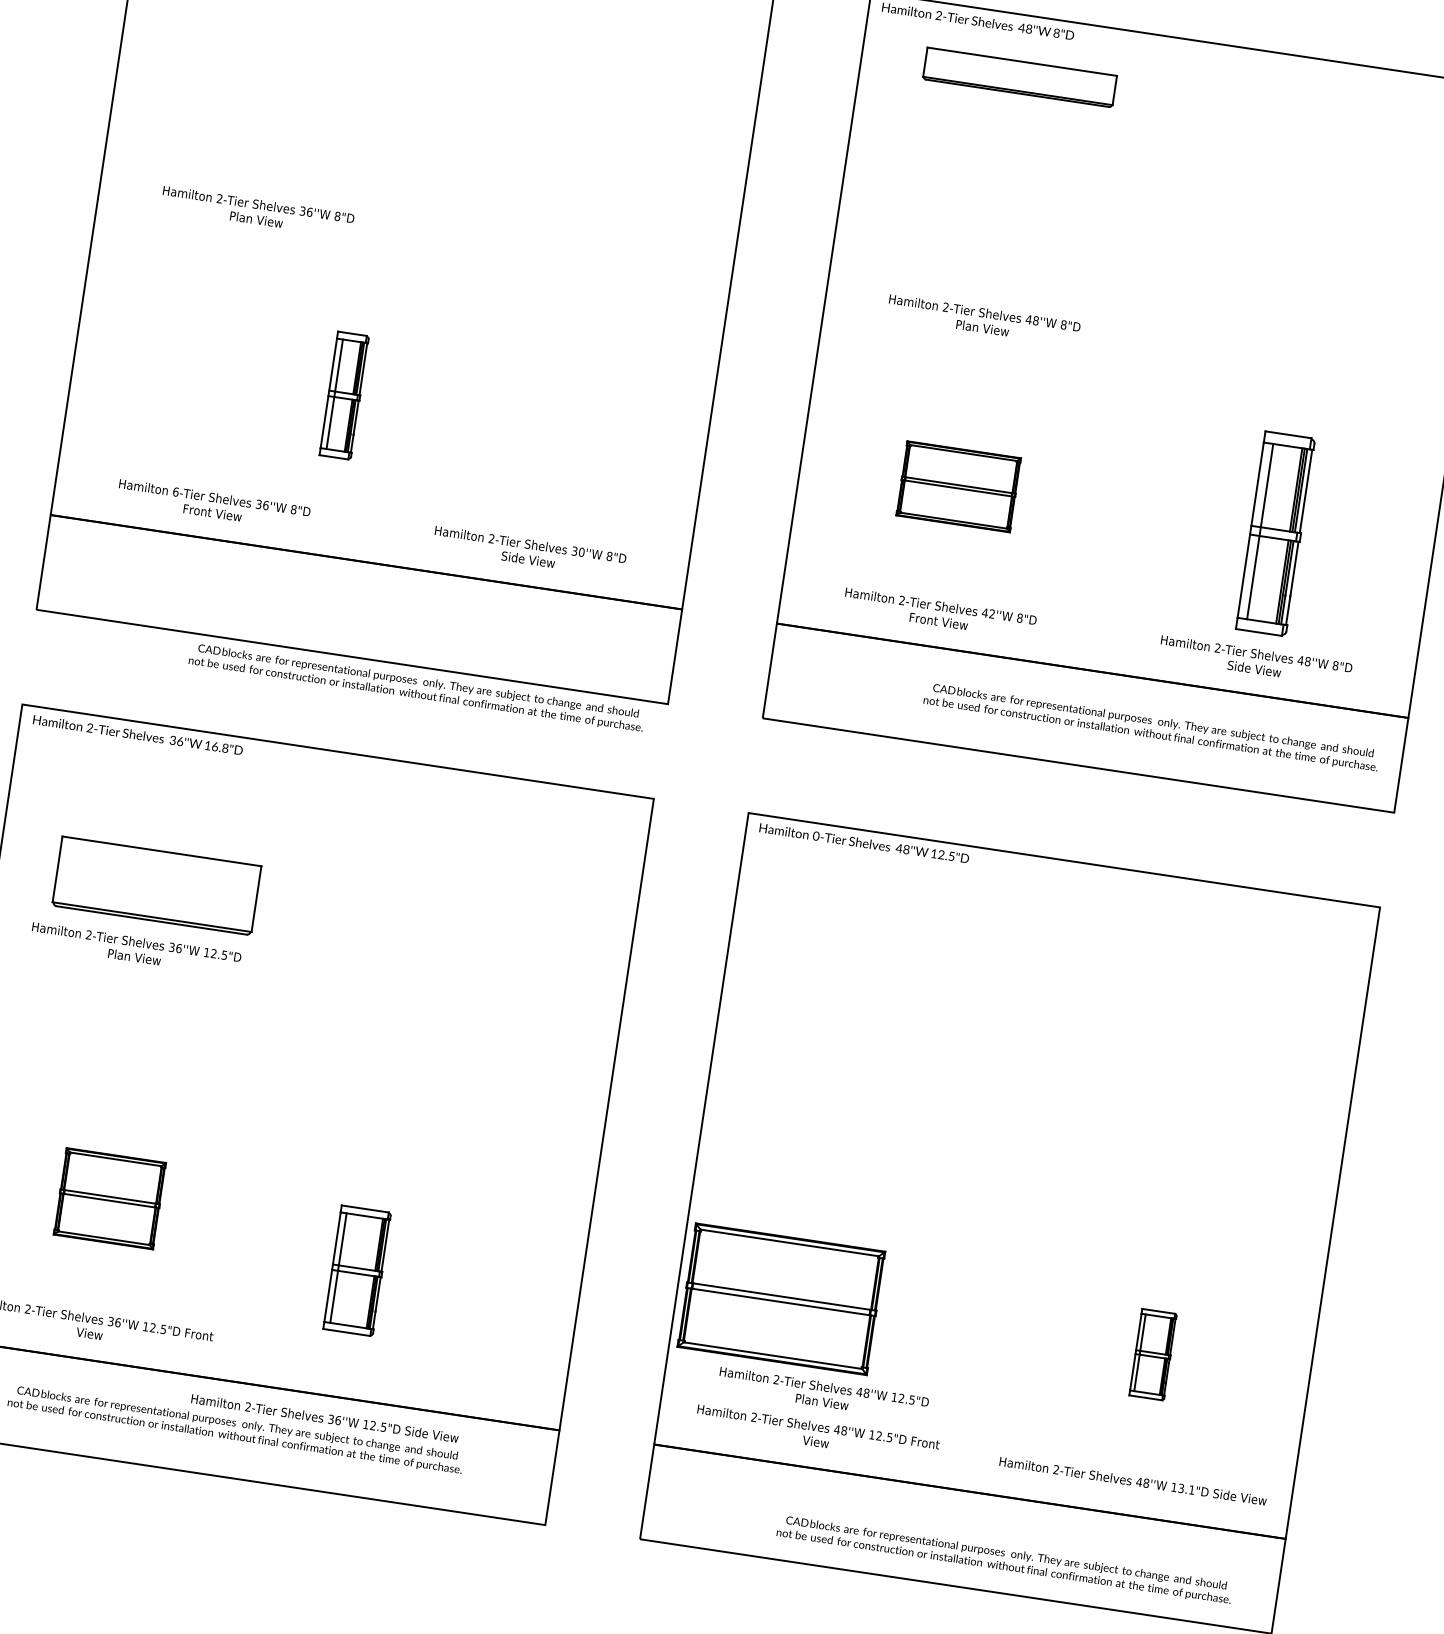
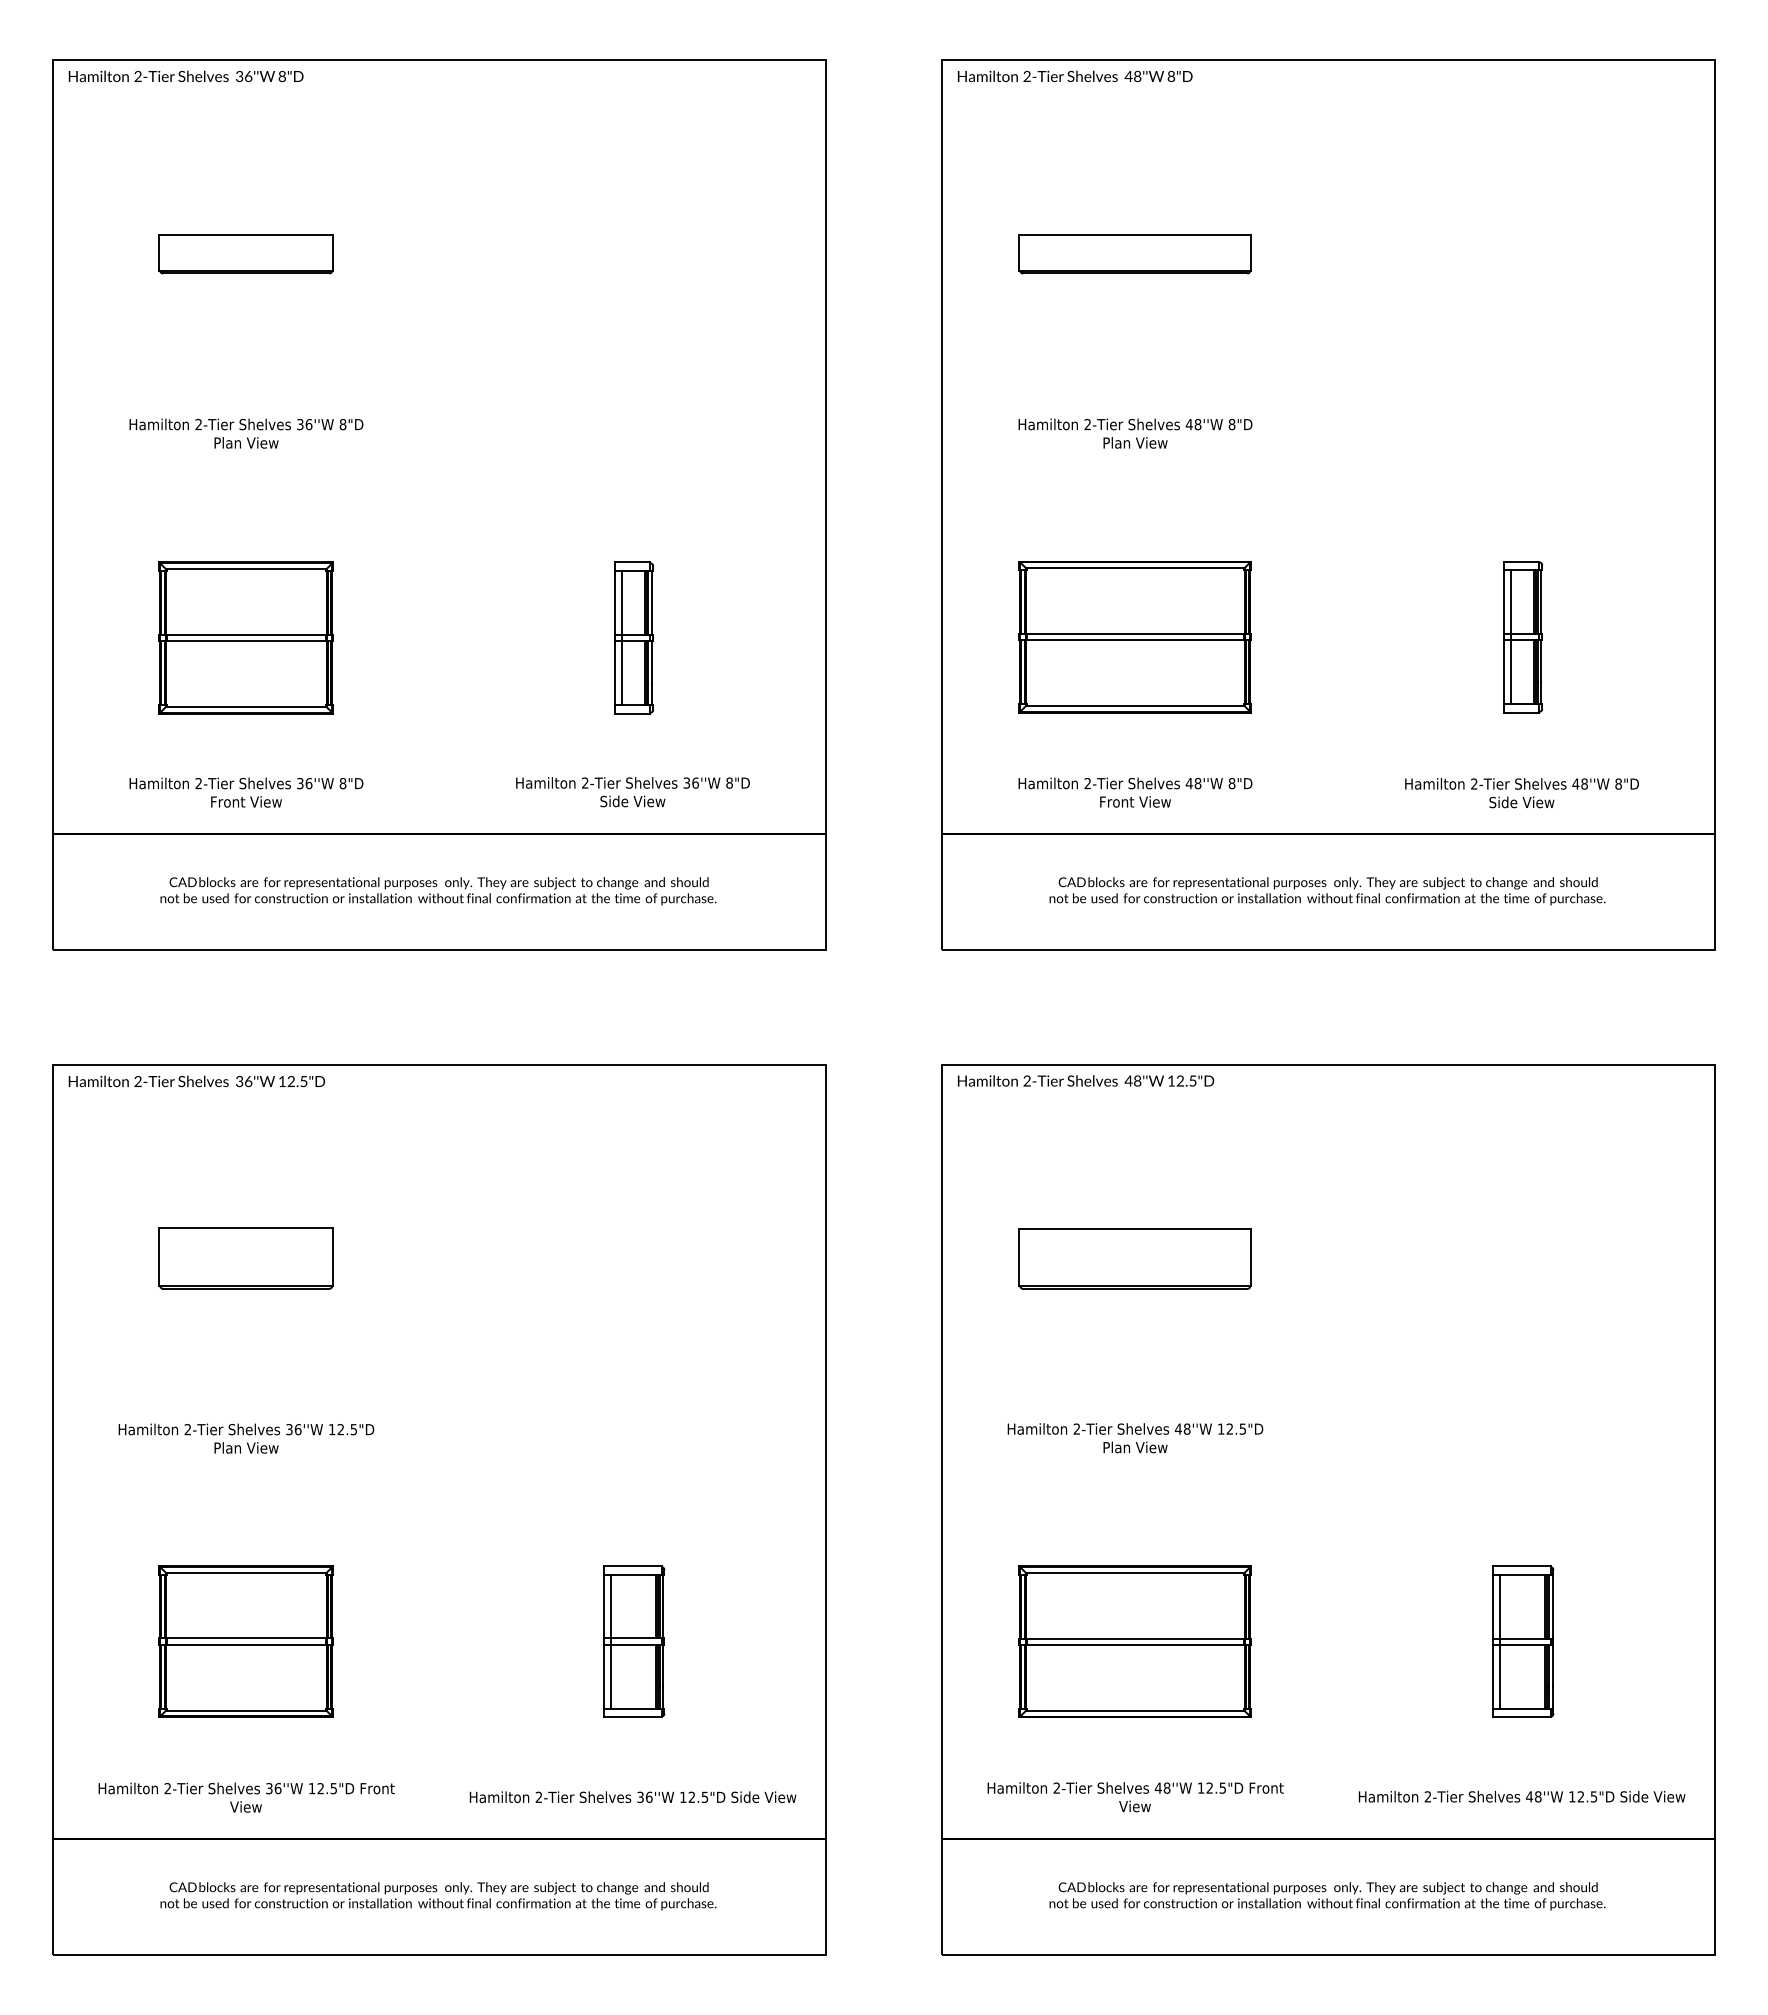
part: (278, 65) -> (245, 254), added
part: (1019, 77) -> (1134, 254), moved
part: (231, 378) -> (245, 637), added
part: (344, 395) -> (634, 637), moved
part: (958, 486) -> (1134, 637), size x1.67
text: (175, 491) -> (198, 783), 6-Tier -> 2-Tier
part: (1275, 534) -> (1523, 637), size x0.62
text: (581, 551) -> (695, 782), 30''W -> 36''W
text: (991, 613) -> (1197, 783), 42''W -> 48''W
text: (416, 688) -> (438, 891), moved
text: (1151, 728) -> (1327, 891), moved
text: (220, 747) -> (297, 1081), 16.8"D -> 12.5"D
text: (816, 837) -> (1027, 1082), 0-Tier -> 2-Tier
part: (156, 885) -> (245, 1258), size x0.71
text: (135, 949) -> (246, 1438), moved
part: (882, 994) -> (1134, 1258), added
part: (109, 1198) -> (245, 1641), size x1.43
part: (357, 1270) -> (634, 1641), moved
part: (780, 1298) -> (1134, 1641), moved
part: (1153, 1354) -> (1523, 1641), size x1.43
text: (823, 1394) -> (1135, 1438), moved
text: (324, 1417) -> (632, 1796), moved
text: (1186, 1488) -> (1587, 1796), 13.1"D -> 12.5"D
text: (1004, 1560) -> (1327, 1896), moved

